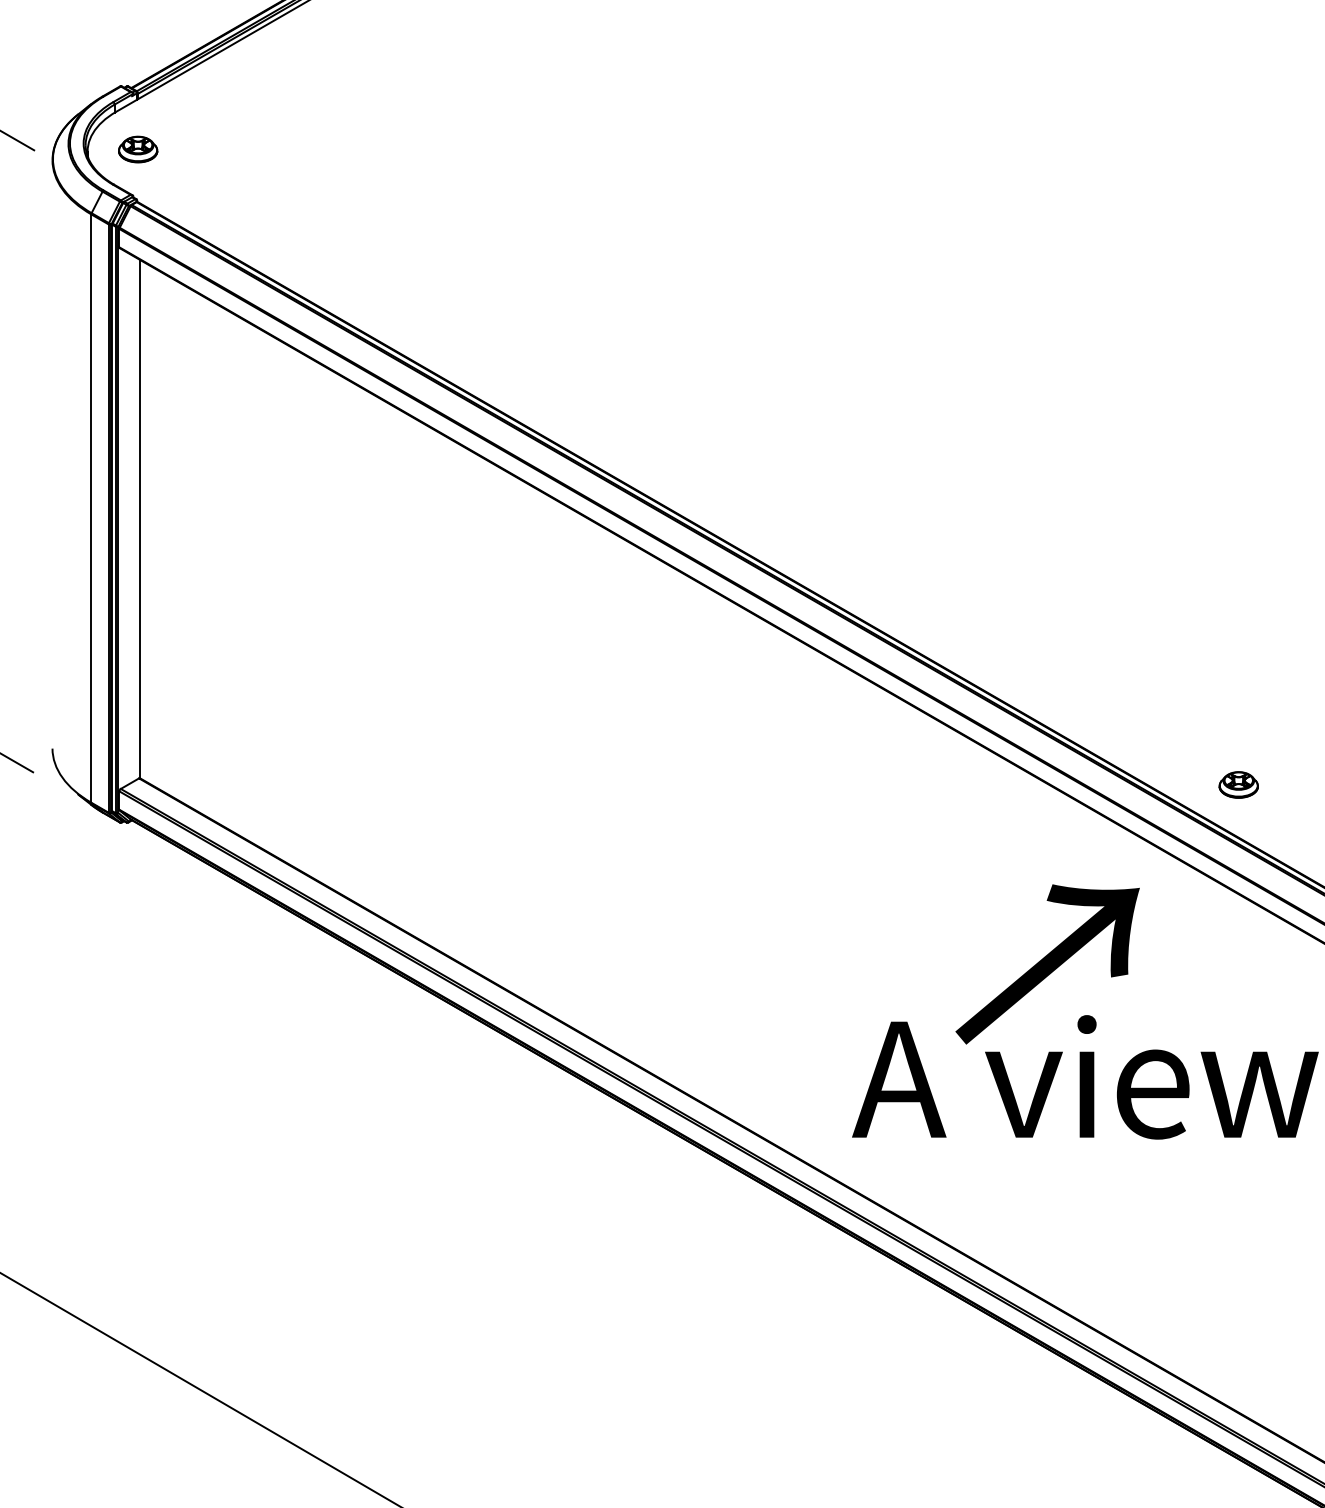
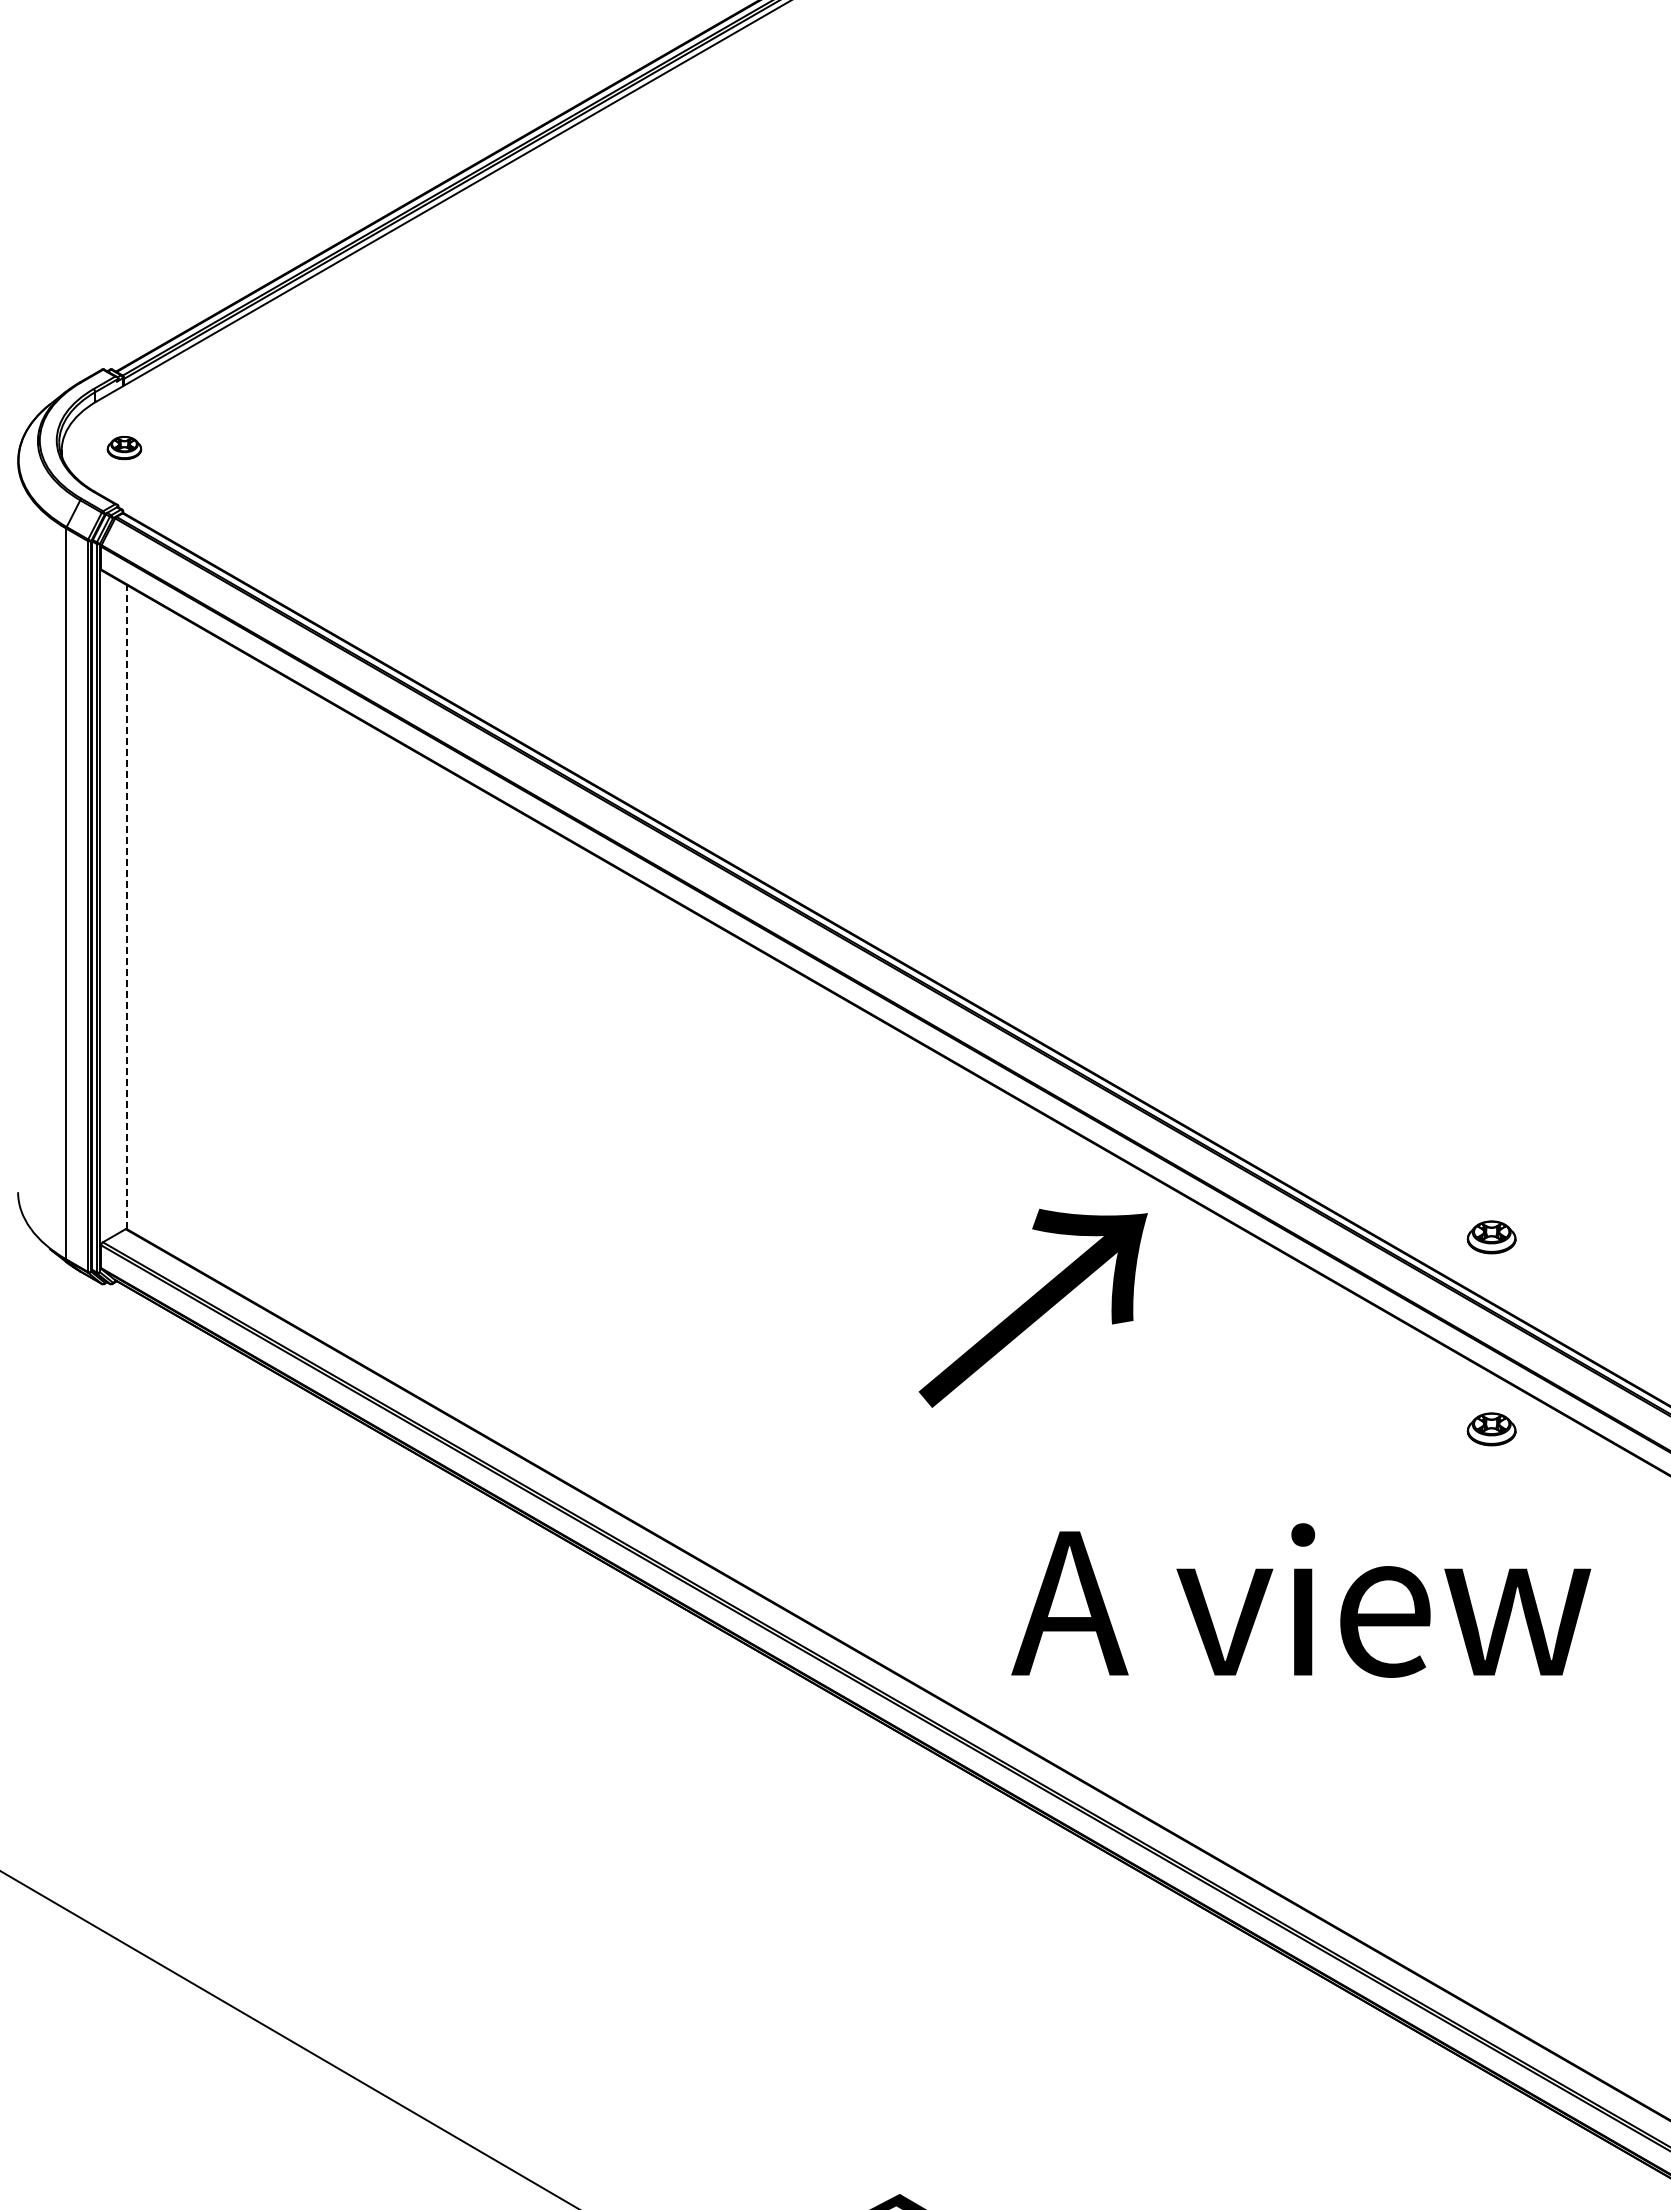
part: (138, 149) -> (124, 447), size x0.7
line: (140, 519) -> (127, 907), solid -> dashed
part: (1238, 939) -> (1491, 1429), added
text: (1047, 963) -> (1032, 1307), moved

